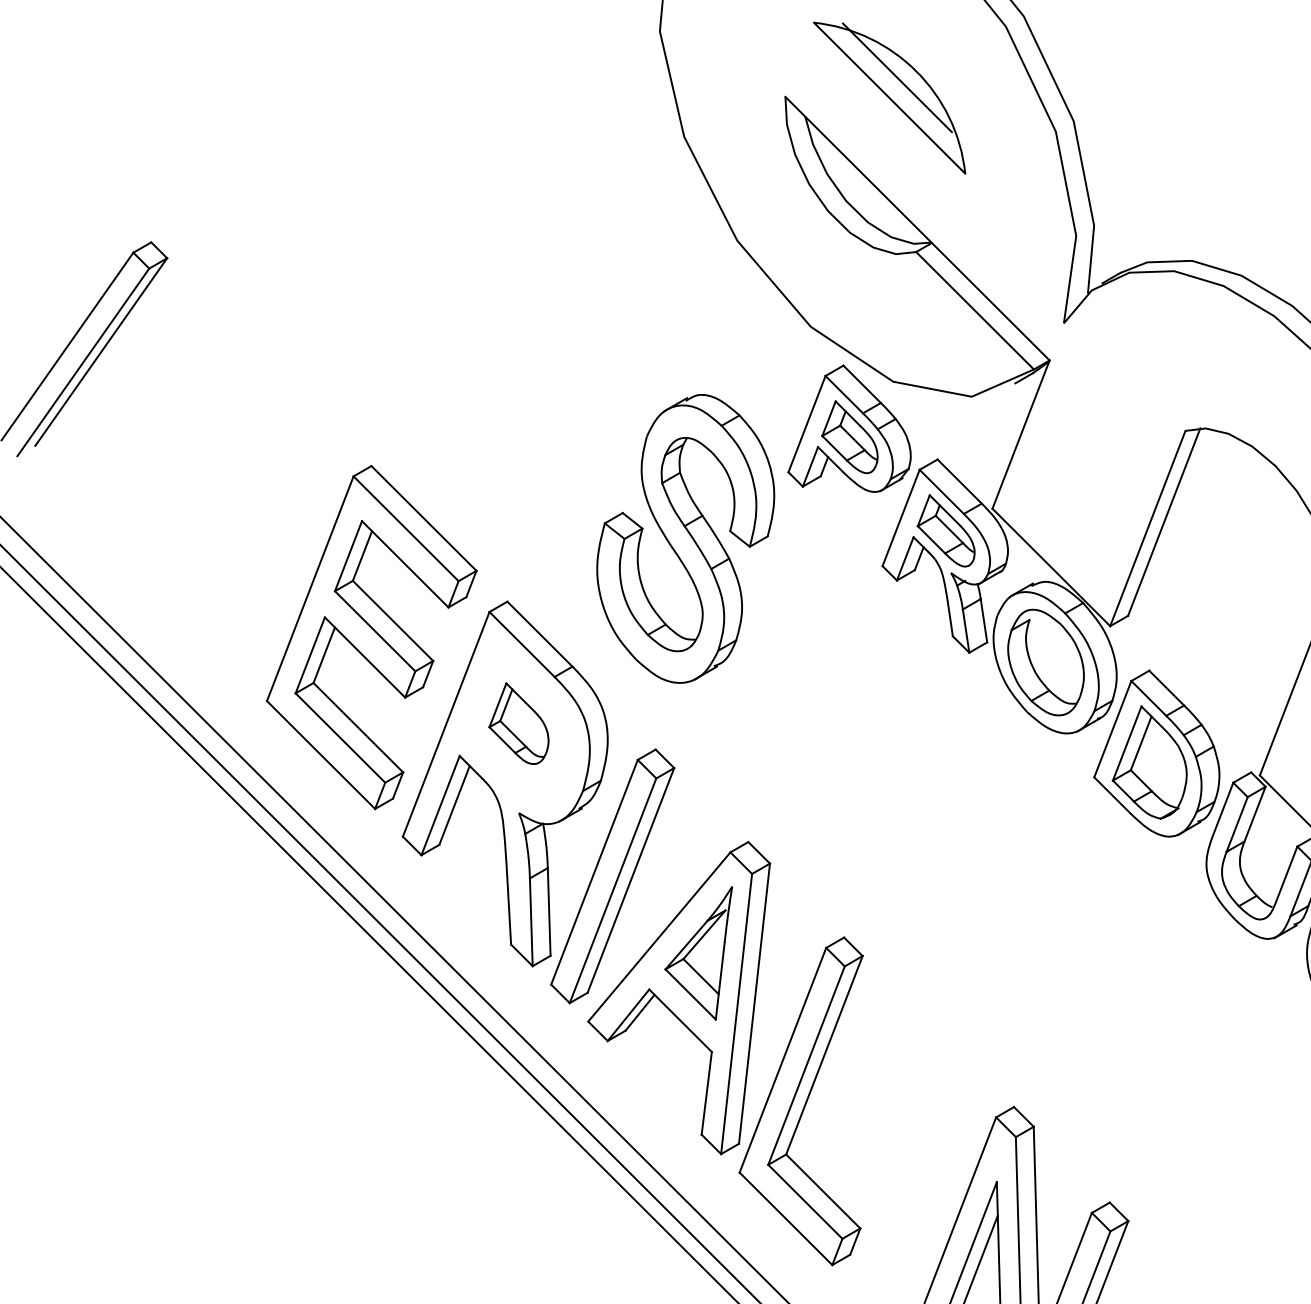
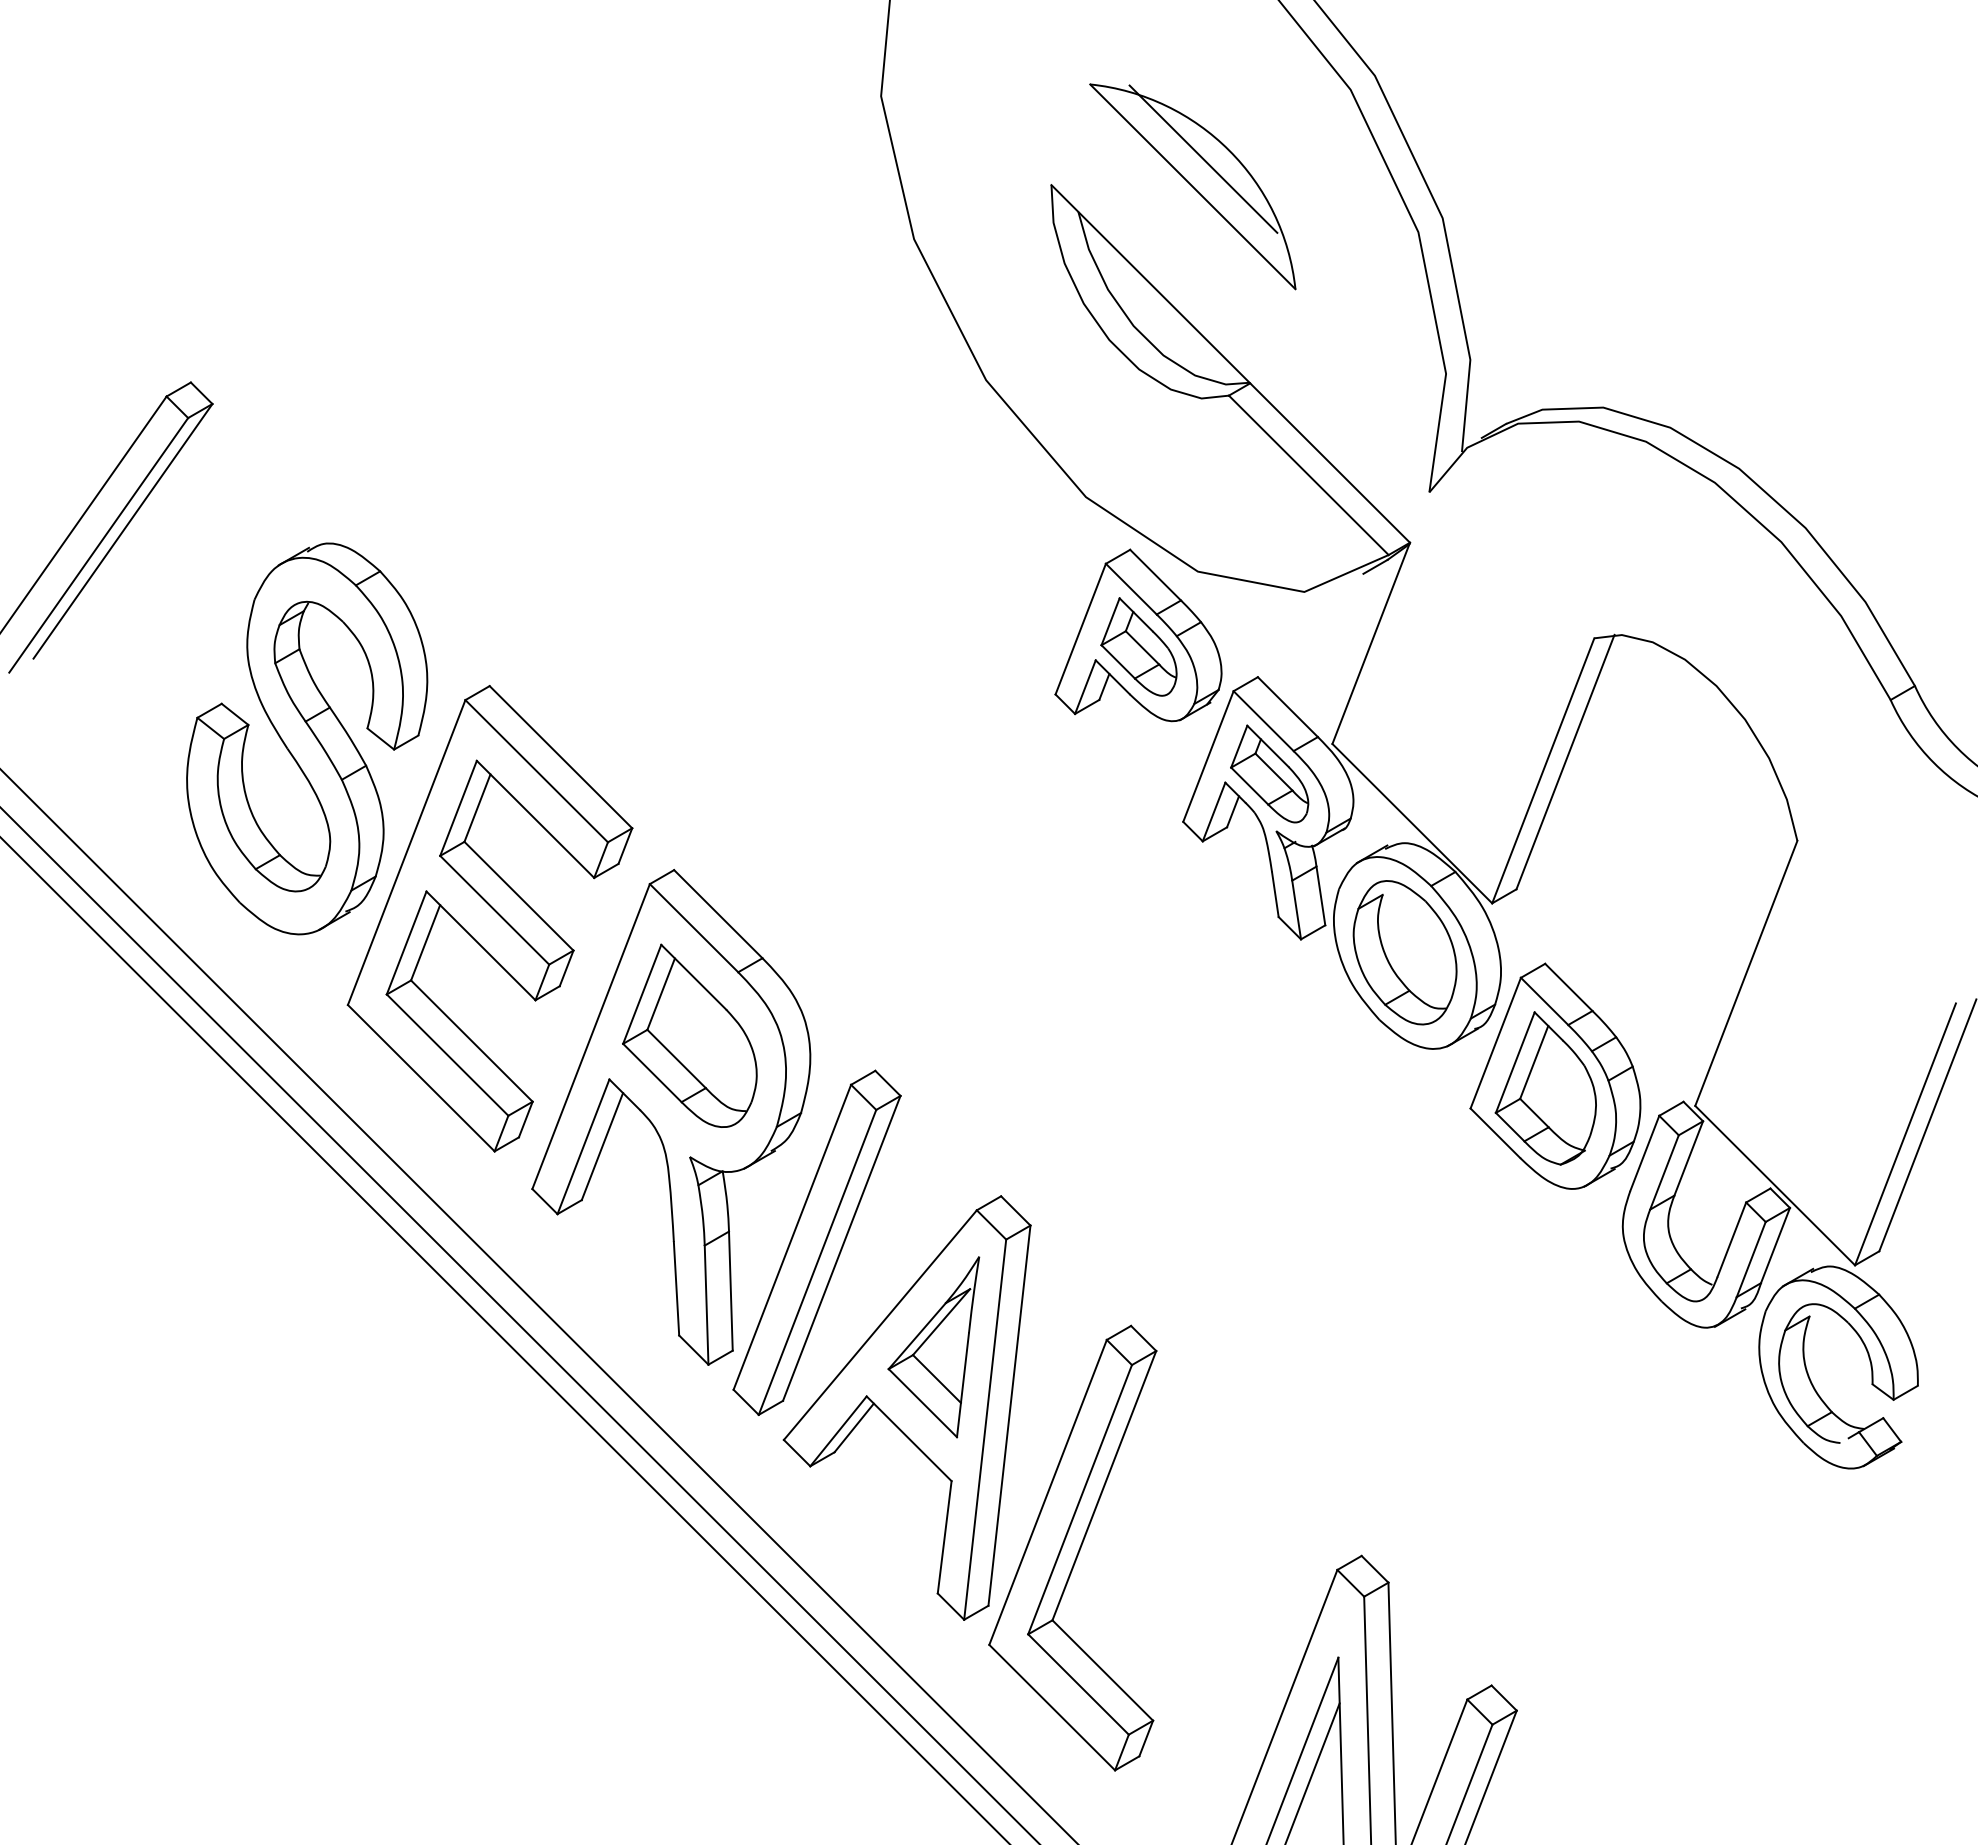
part: (685, 538) -> (307, 738), moved
part: (518, 723) -> (689, 1035), size x1.67

